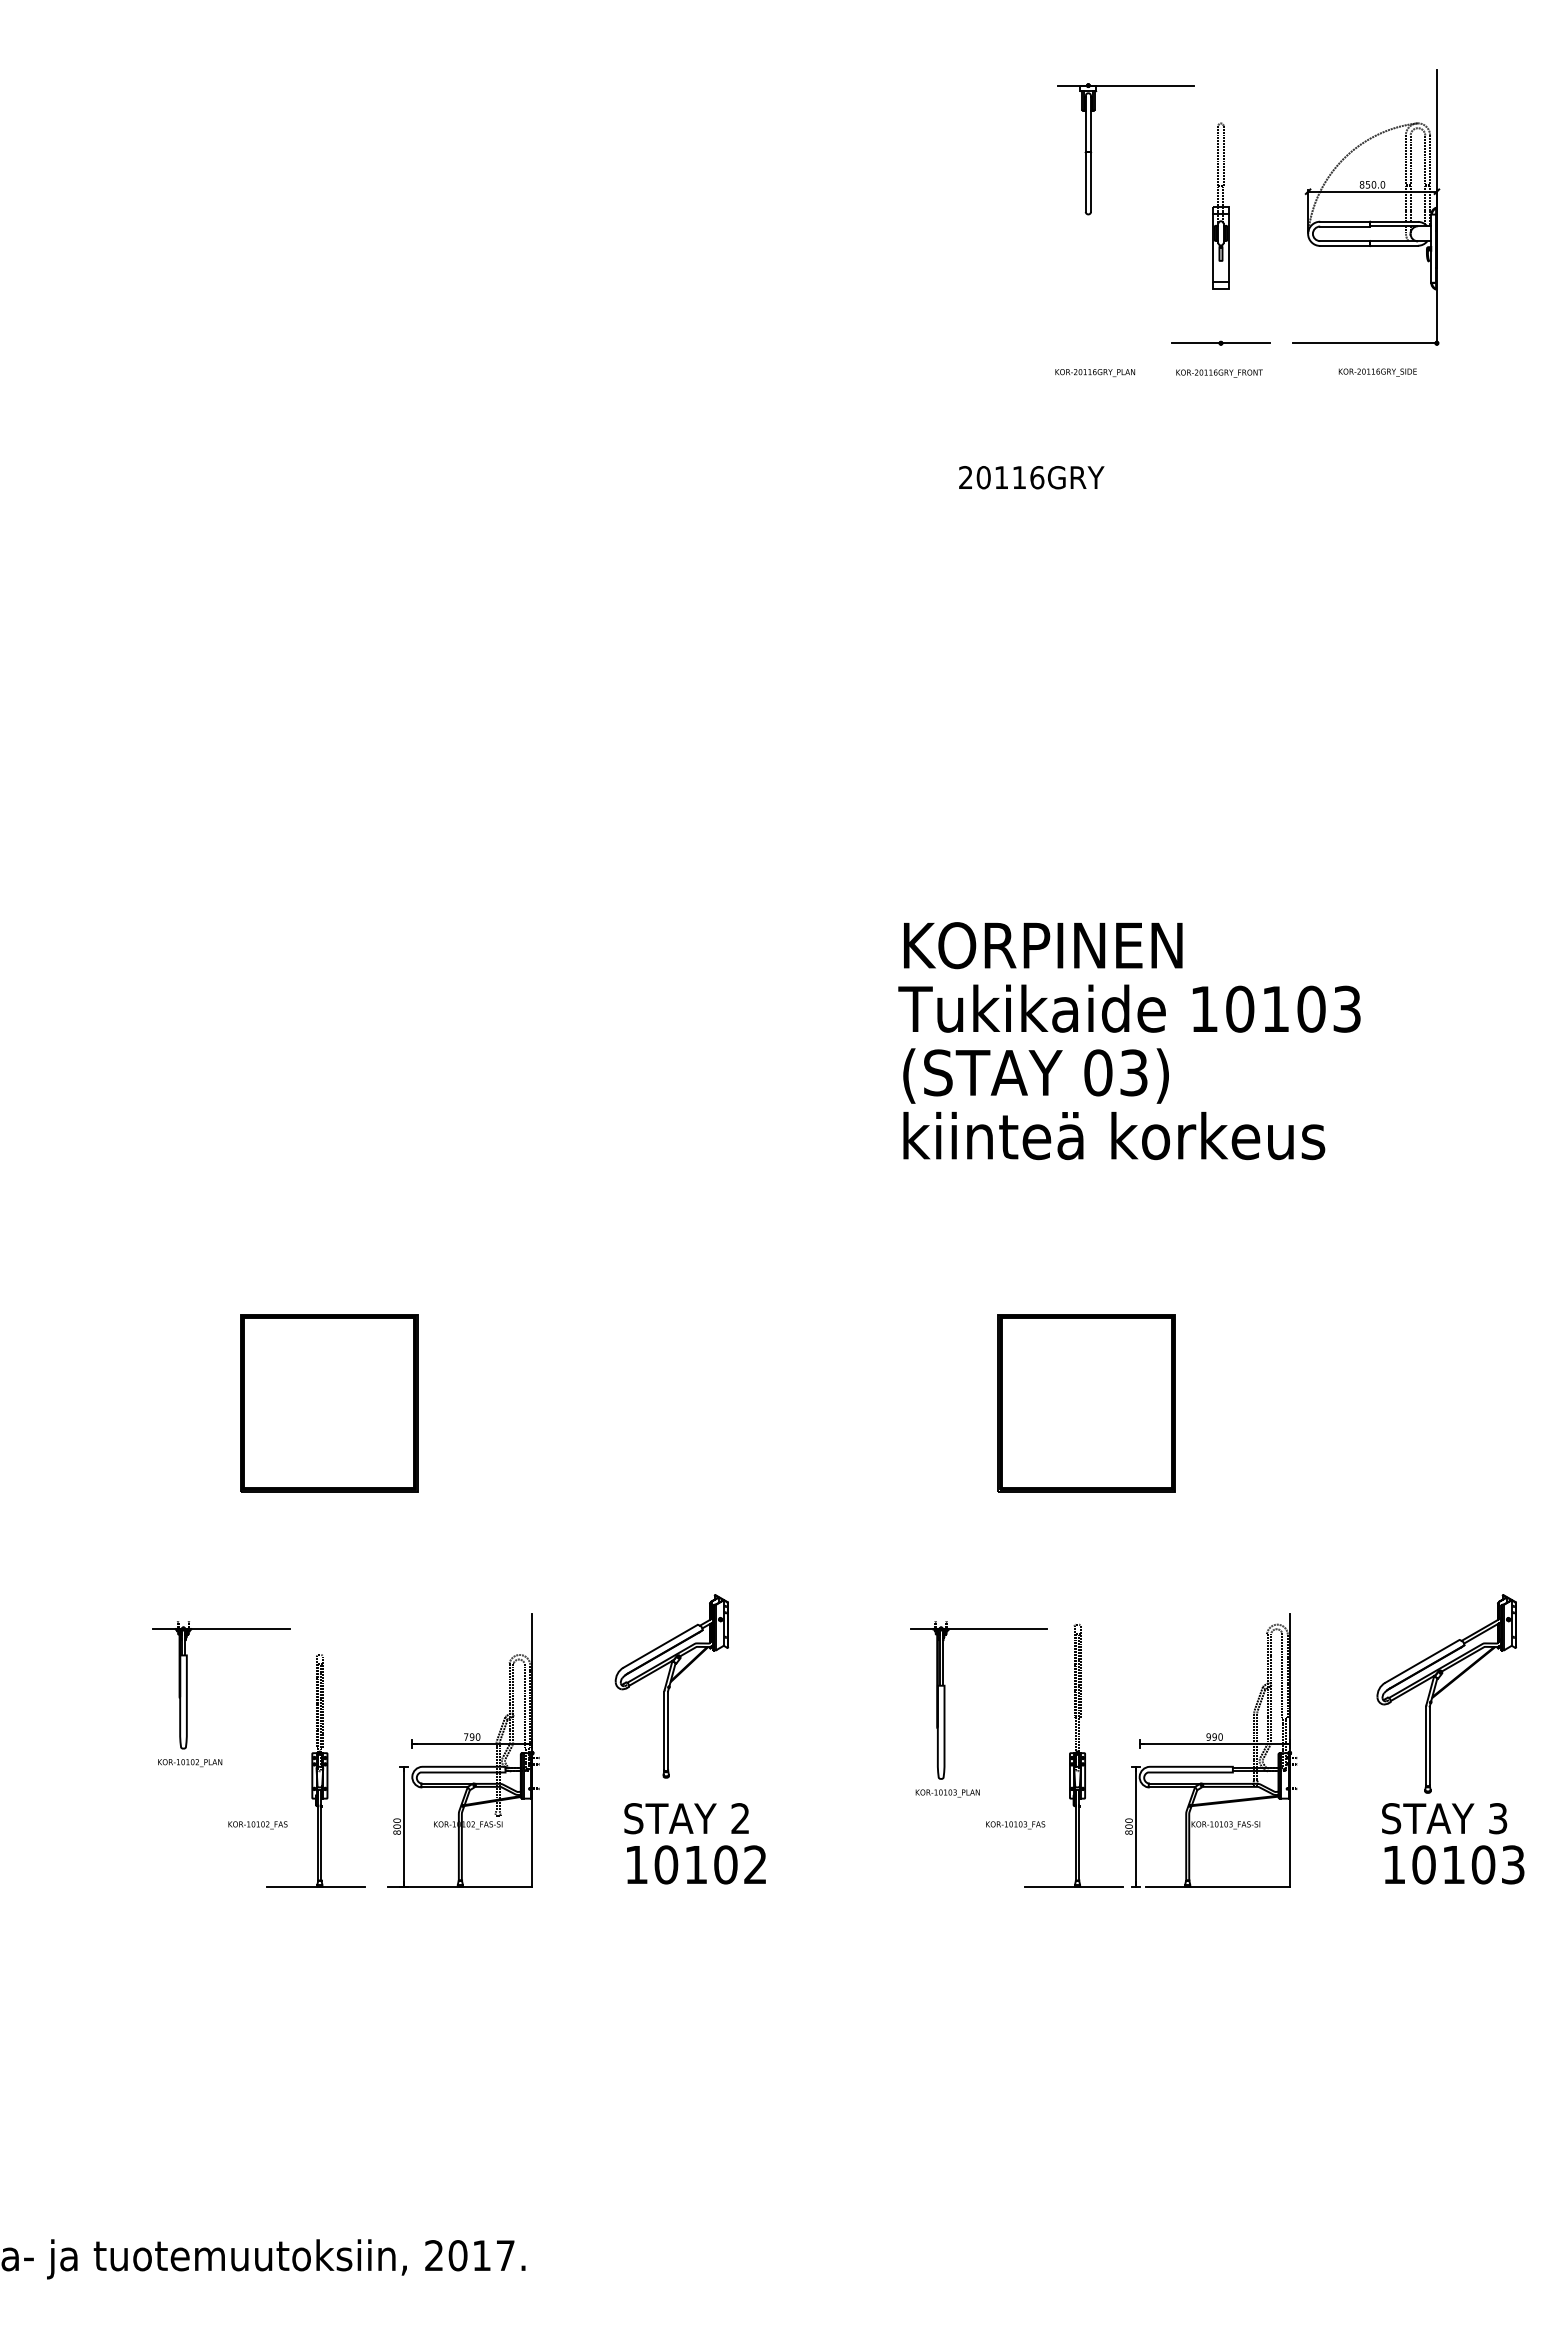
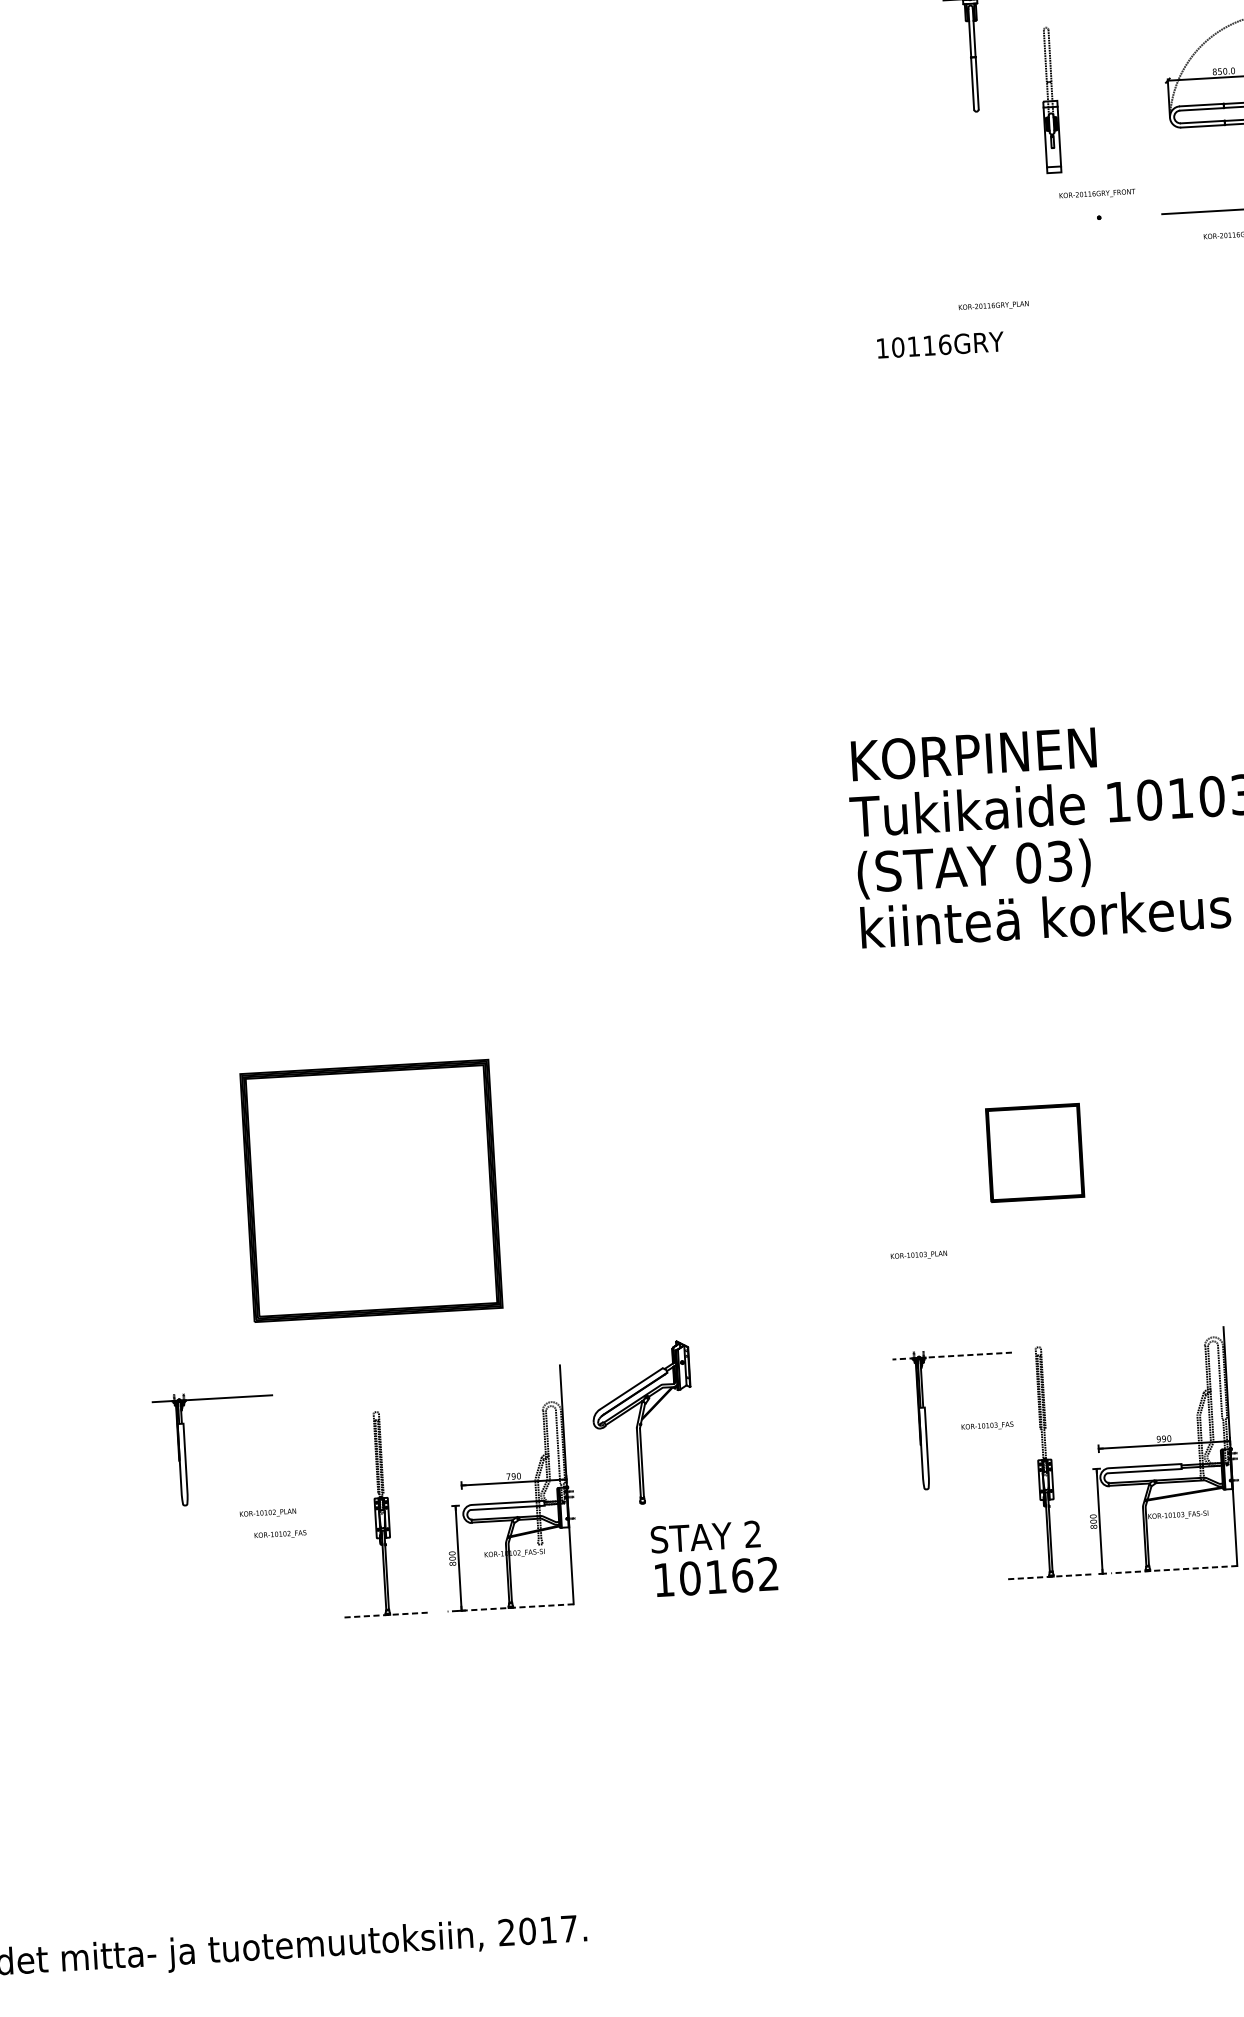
part: (1220, 205) -> (1049, 99), moved
line: (1220, 343) -> (1098, 218), removed
text: (1094, 372) -> (993, 305), moved
text: (1219, 373) -> (1097, 194), moved
text: (965, 477) -> (882, 348), 20116GRY -> 10116GRY
part: (329, 1403) -> (371, 1191), size x1.6
part: (1086, 1403) -> (1034, 1153), size x0.6
line: (978, 1628) -> (951, 1355), solid -> dashed
part: (187, 1685) -> (185, 1450), moved
part: (671, 1686) -> (642, 1423), moved
text: (947, 1793) -> (918, 1255), moved
text: (257, 1825) -> (280, 1535), moved
text: (1015, 1825) -> (987, 1426), moved
text: (725, 1864) -> (742, 1575), 10102 -> 10162
line: (315, 1886) -> (384, 1615), solid -> dashed
line: (460, 1886) -> (511, 1607), solid -> dashed
line: (1073, 1886) -> (1047, 1576), solid -> dashed
line: (1217, 1886) -> (1174, 1569), solid -> dashed

